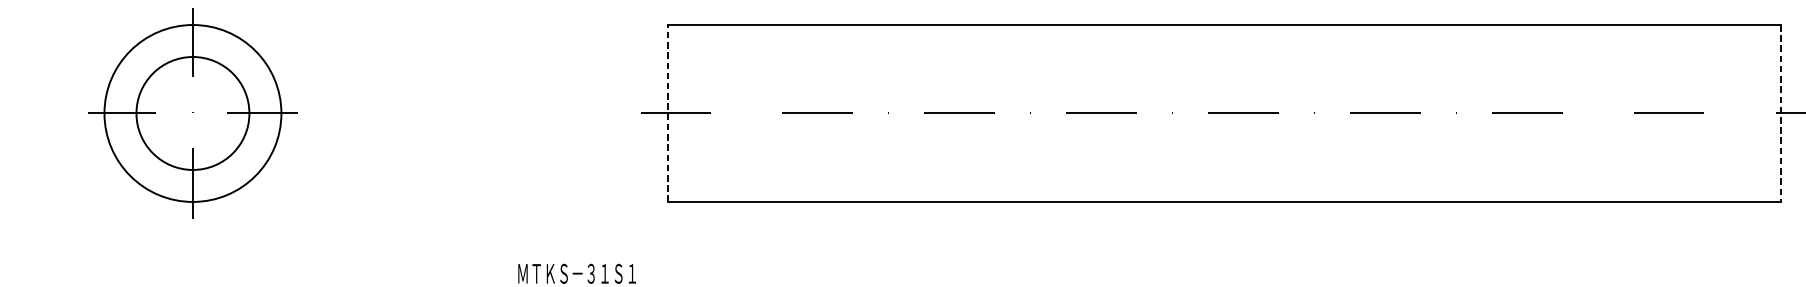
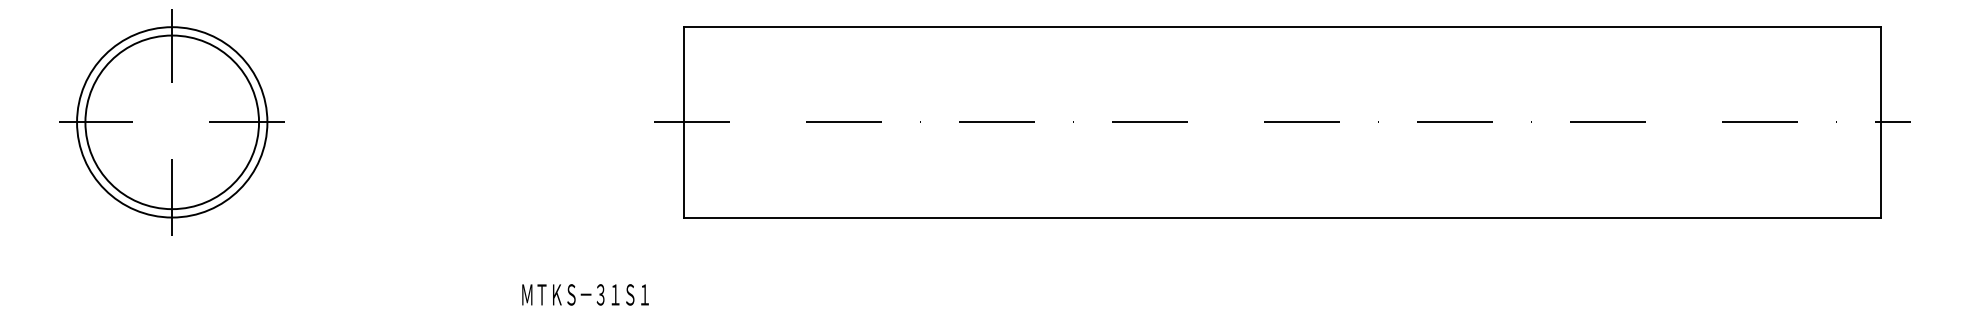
line: (668, 112) -> (683, 121), dashed -> solid
circle: (193, 113) -> (172, 122), size x1.43
line: (1780, 113) -> (1880, 122), dashed -> solid

